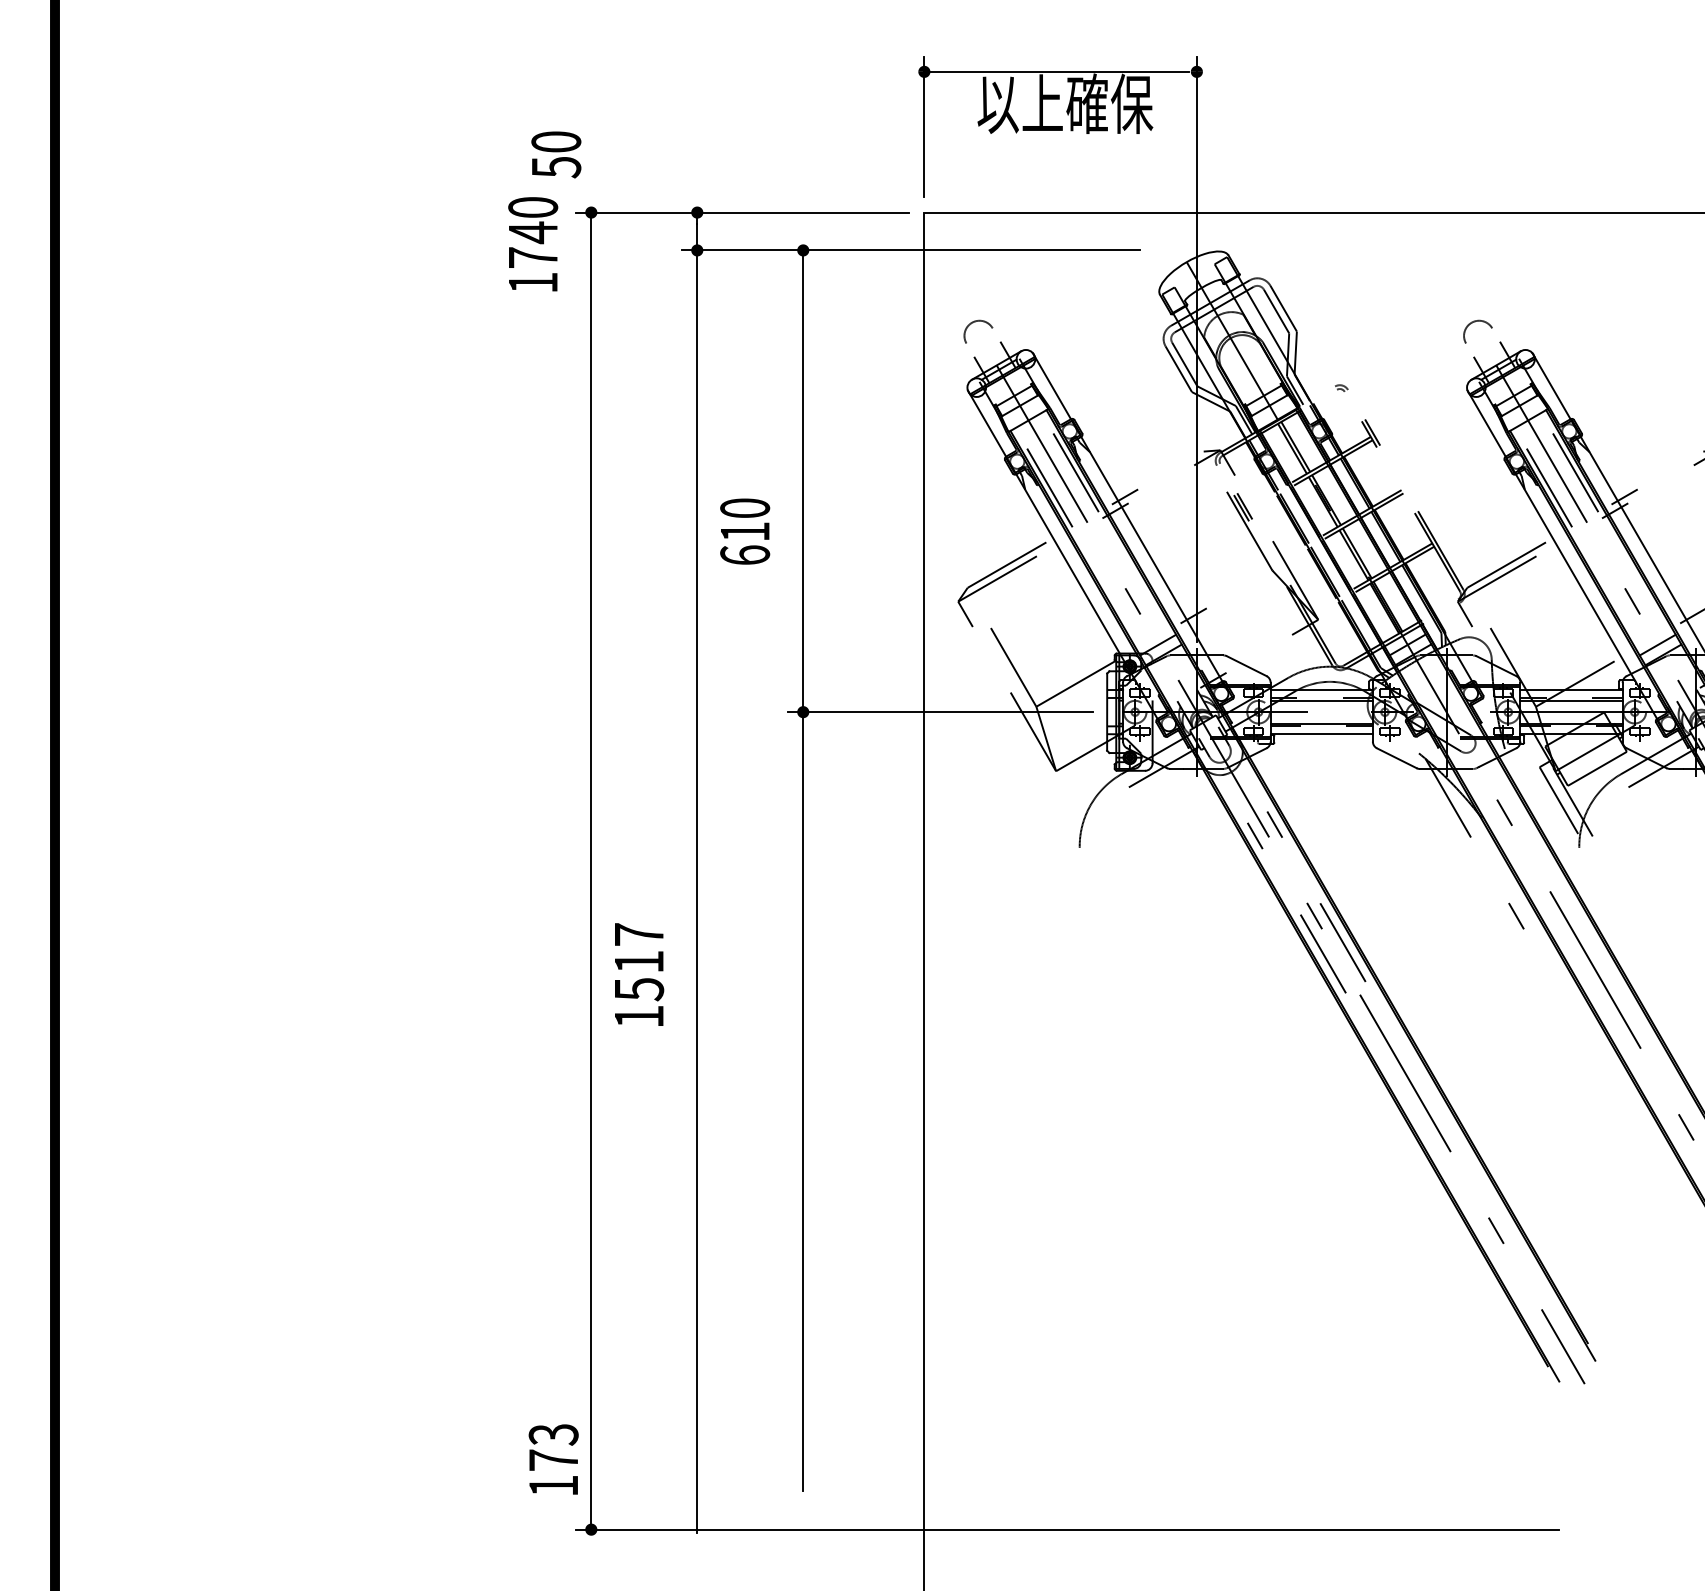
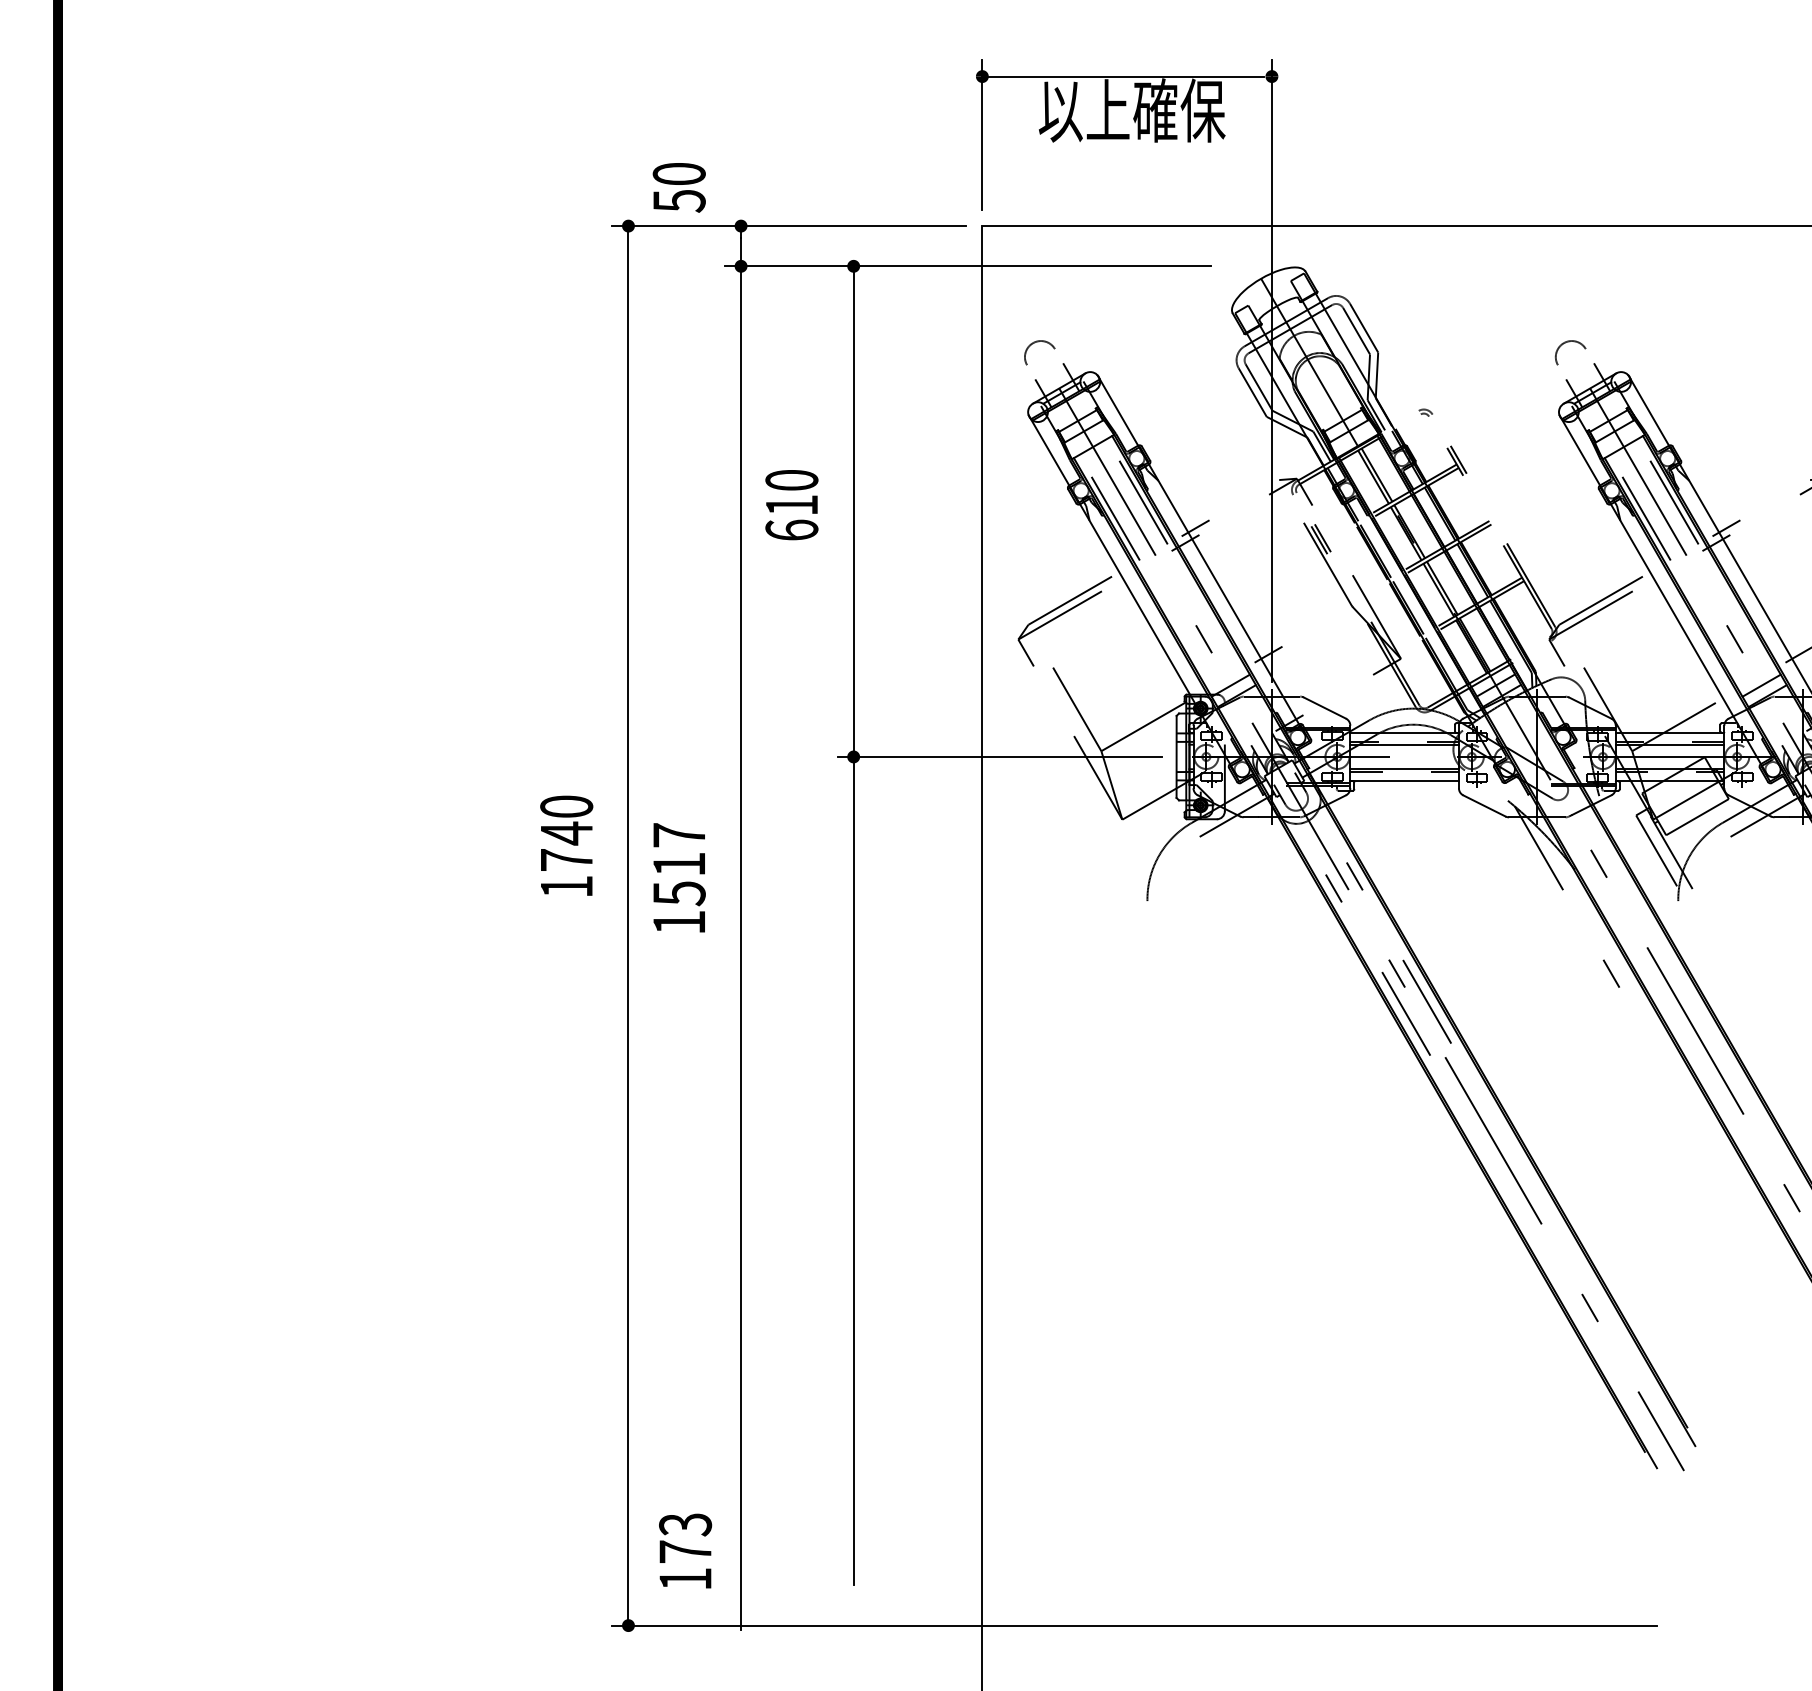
text: (555, 154) -> (678, 187), moved
text: (532, 244) -> (566, 845), moved
text: (744, 531) -> (791, 505), moved
text: (639, 974) -> (679, 877), moved
text: (553, 1458) -> (685, 1550), moved

